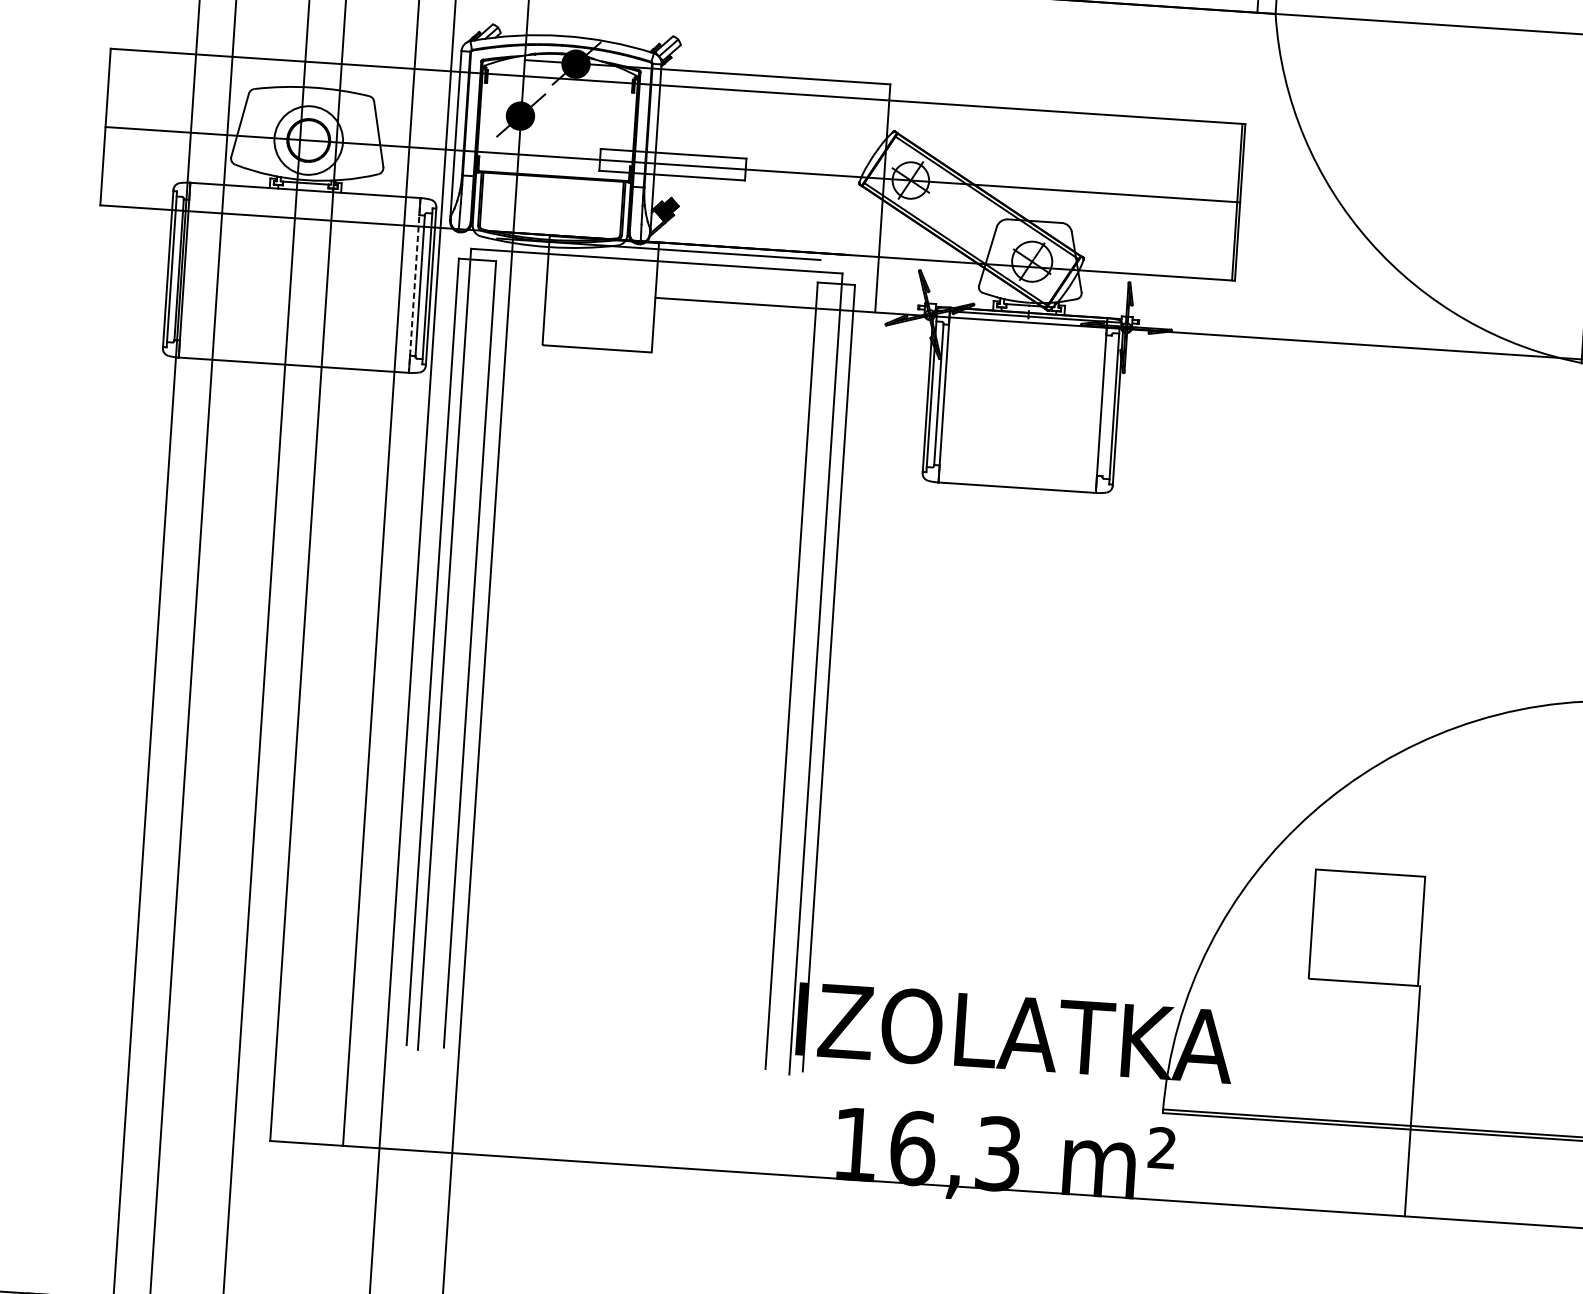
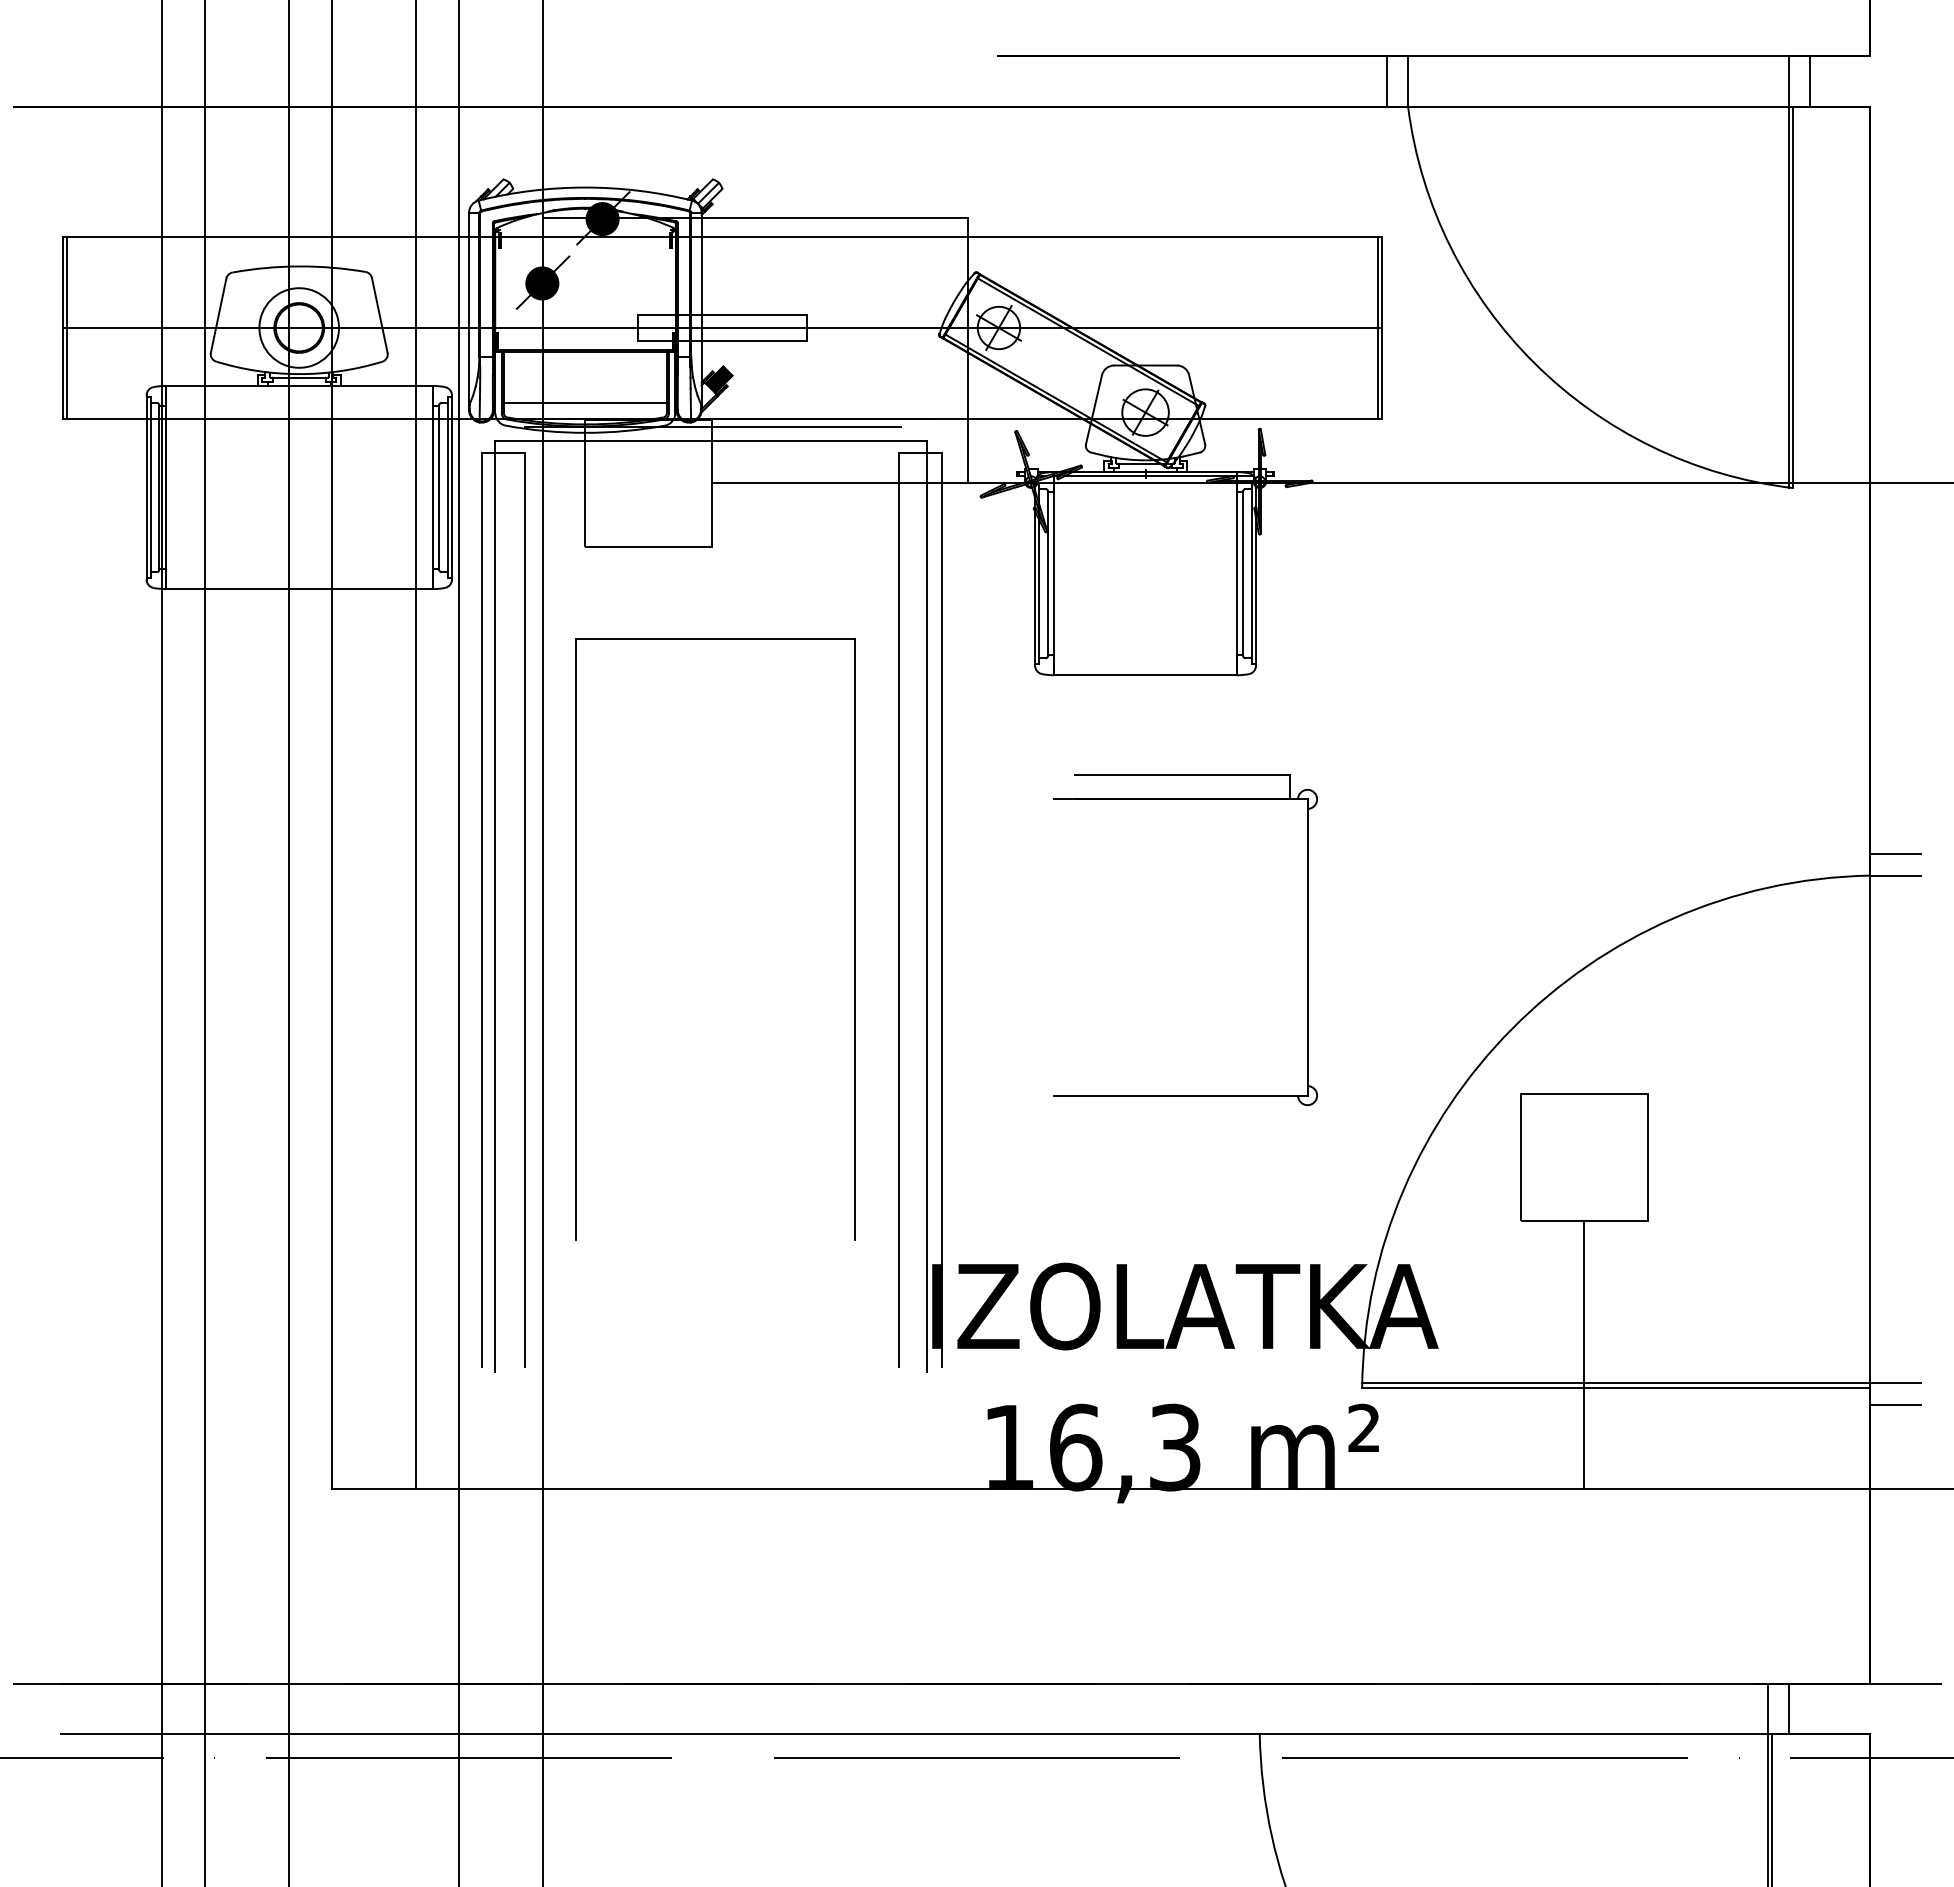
line: (108, 127) -> (66, 328), added
line: (549, 220) -> (584, 402), added
line: (414, 285) -> (432, 487), dashed -> solid
line: (1107, 405) -> (1243, 573), added
part: (512, 682) -> (576, 939), added
part: (1141, 725) -> (1307, 940), added
line: (1412, 1101) -> (1584, 1354), moved

